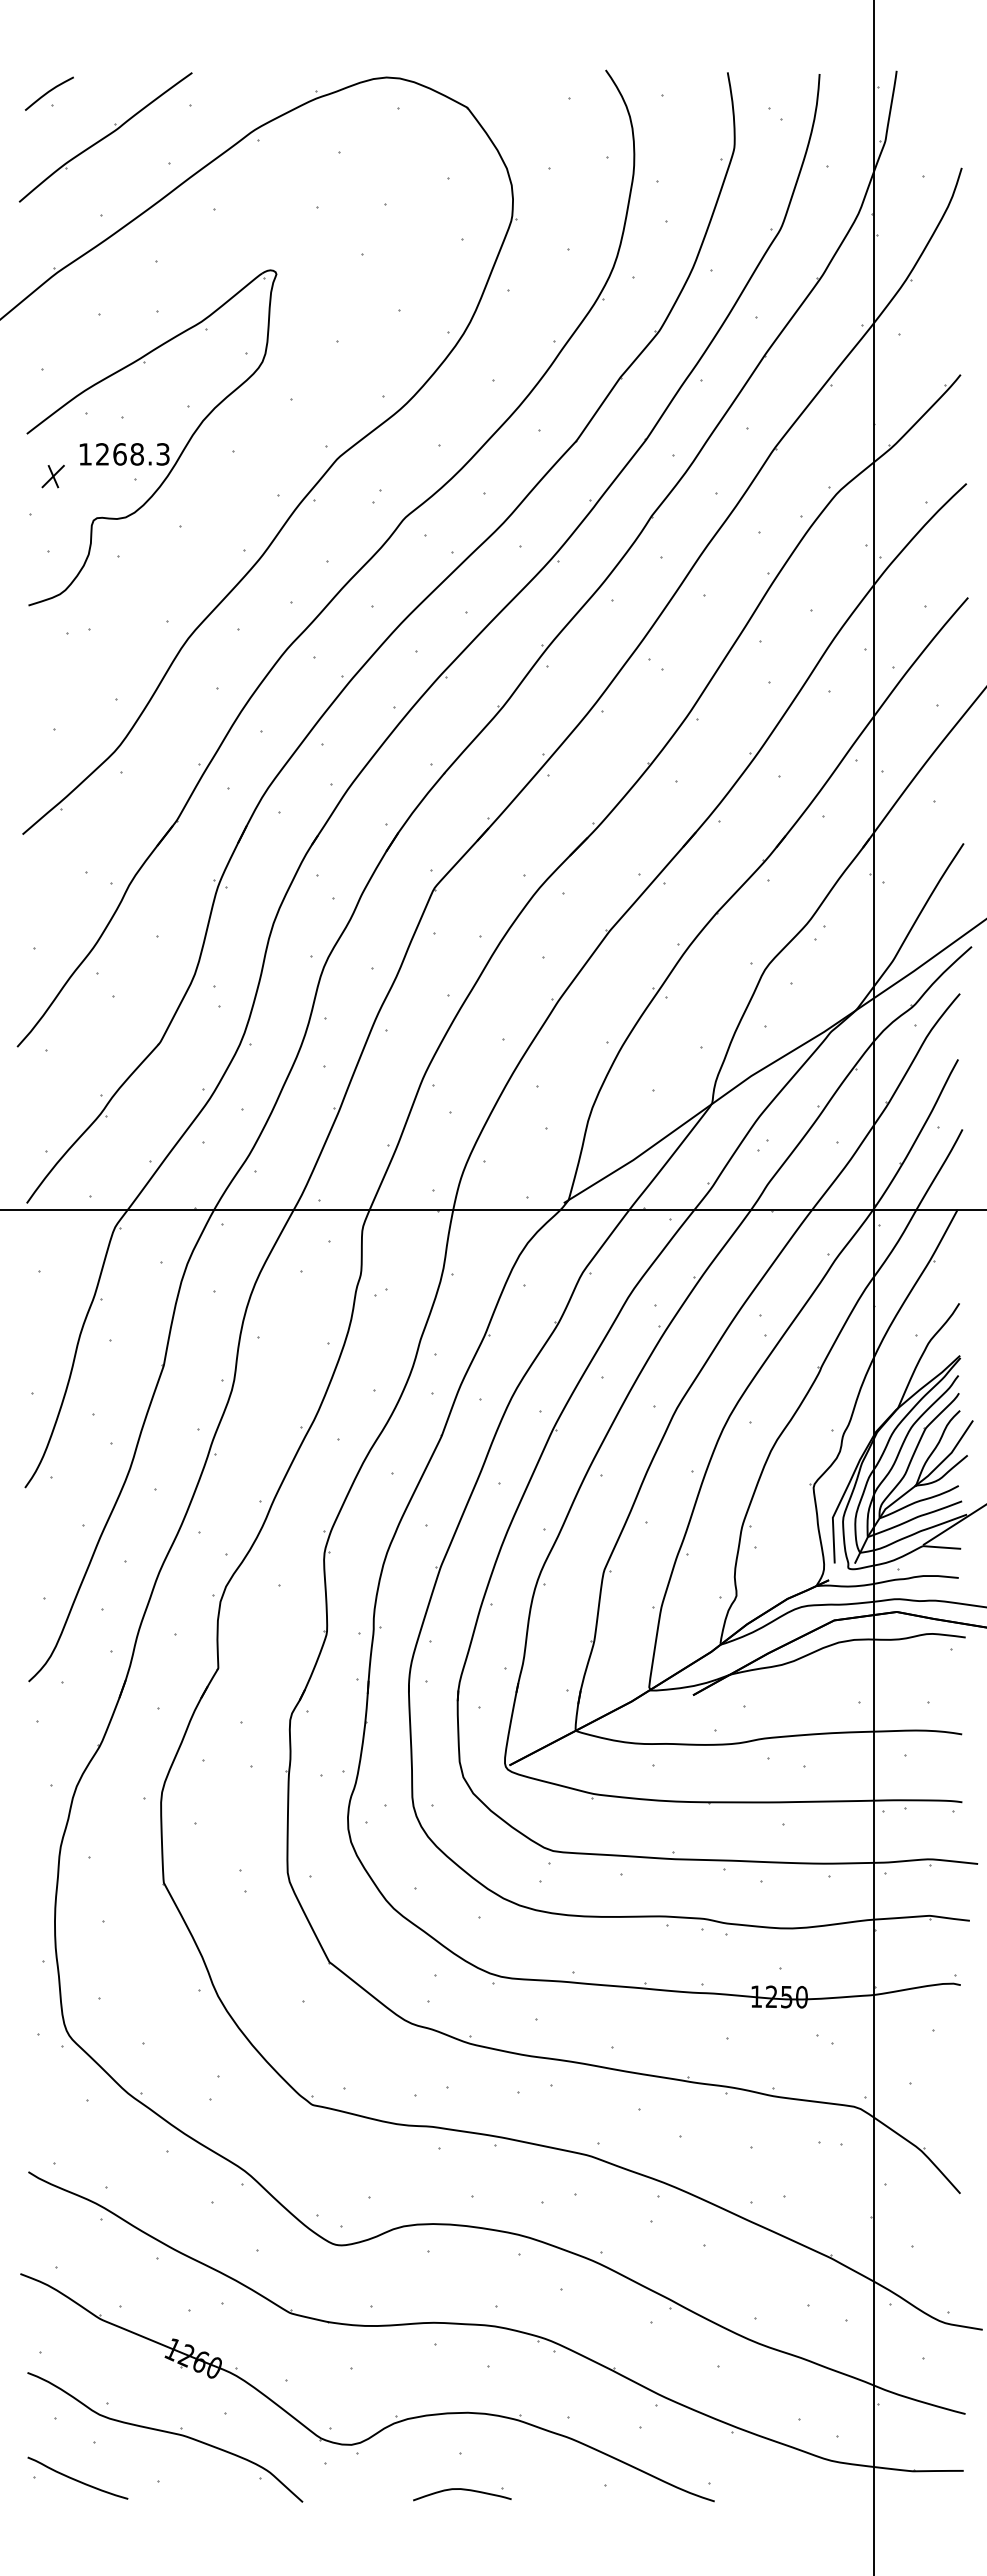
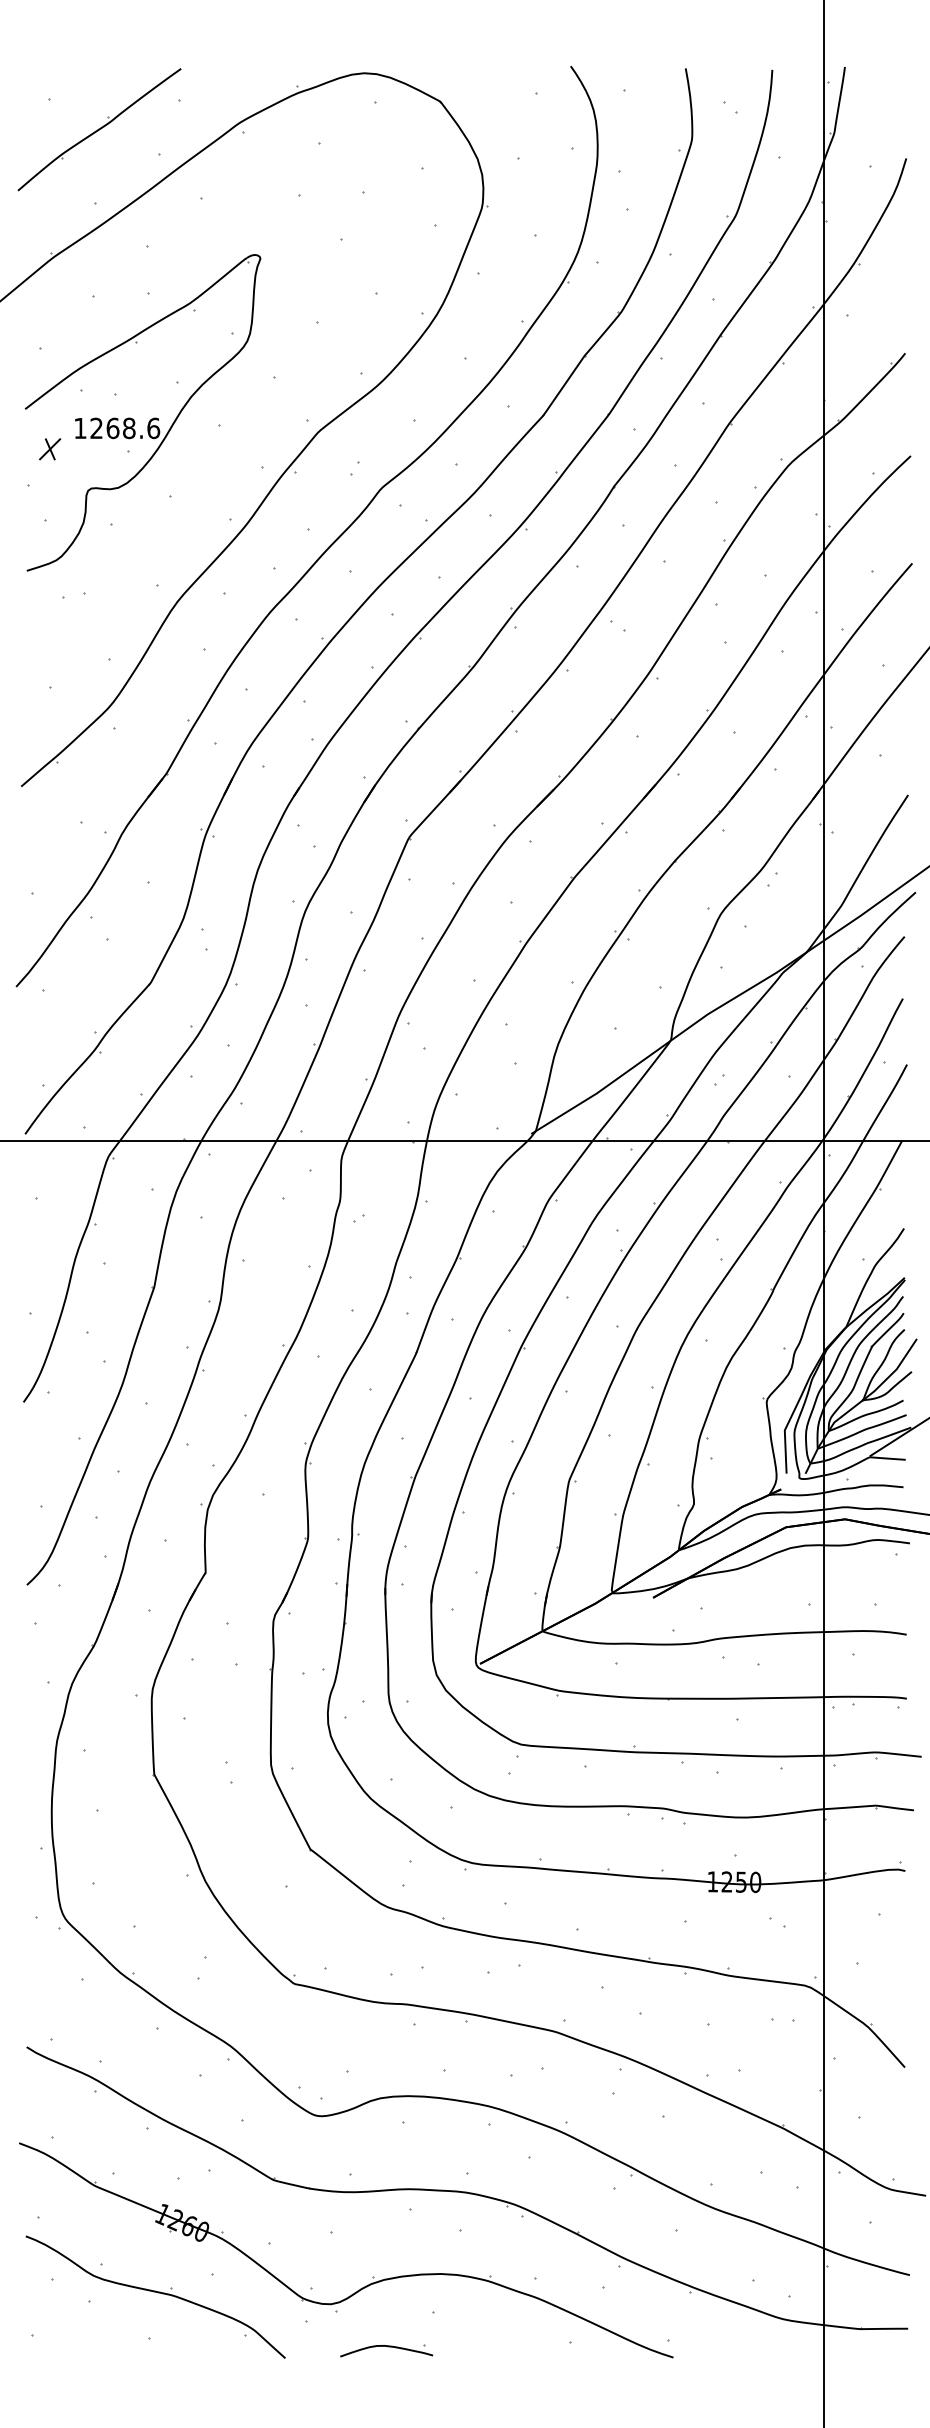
curve: (48, 93) -> (45, 88), removed
text: (163, 454) -> (154, 428), 1268.3 -> 1268.6
curve: (77, 2479) -> (72, 2336), removed
part: (462, 2494) -> (386, 2351), moved

